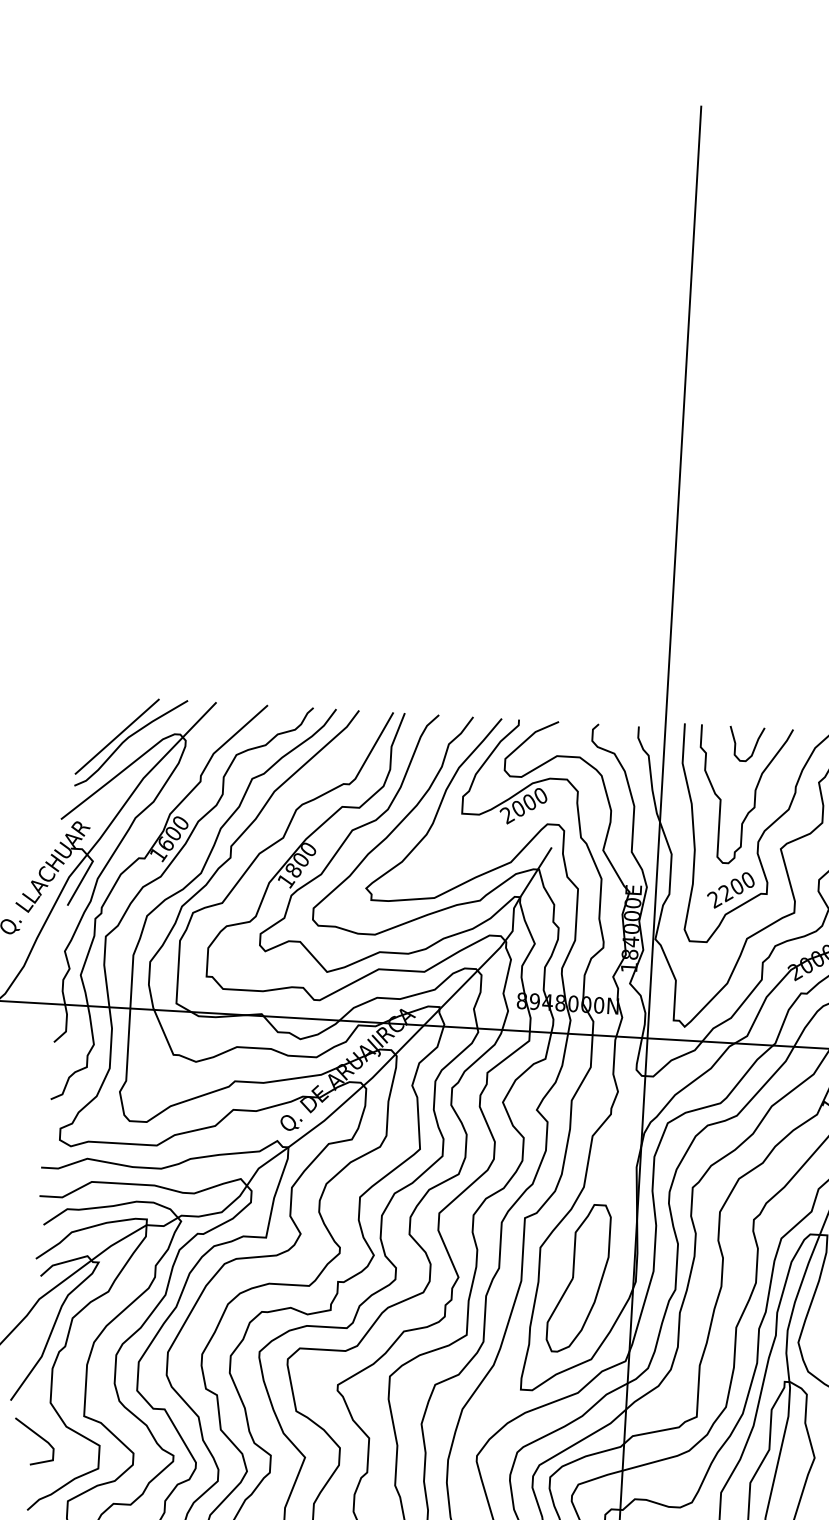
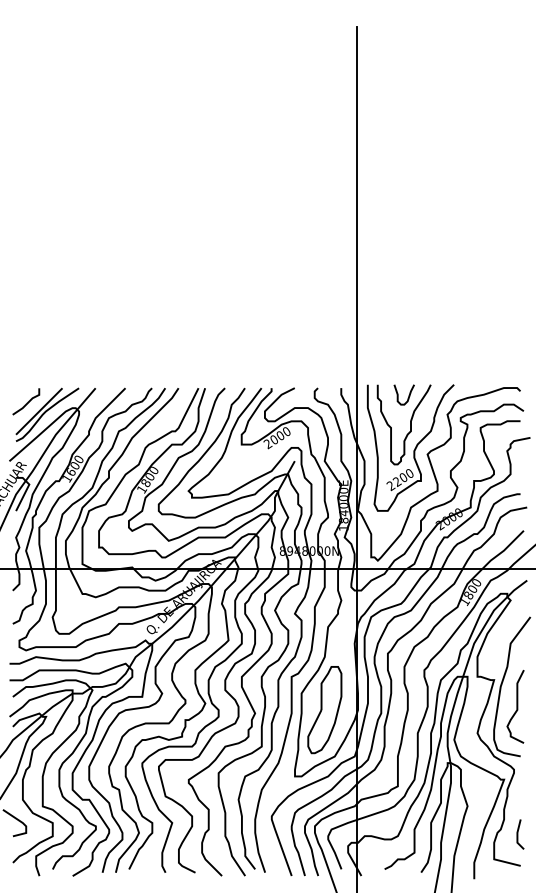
line: (97, 720) -> (27, 402), added

